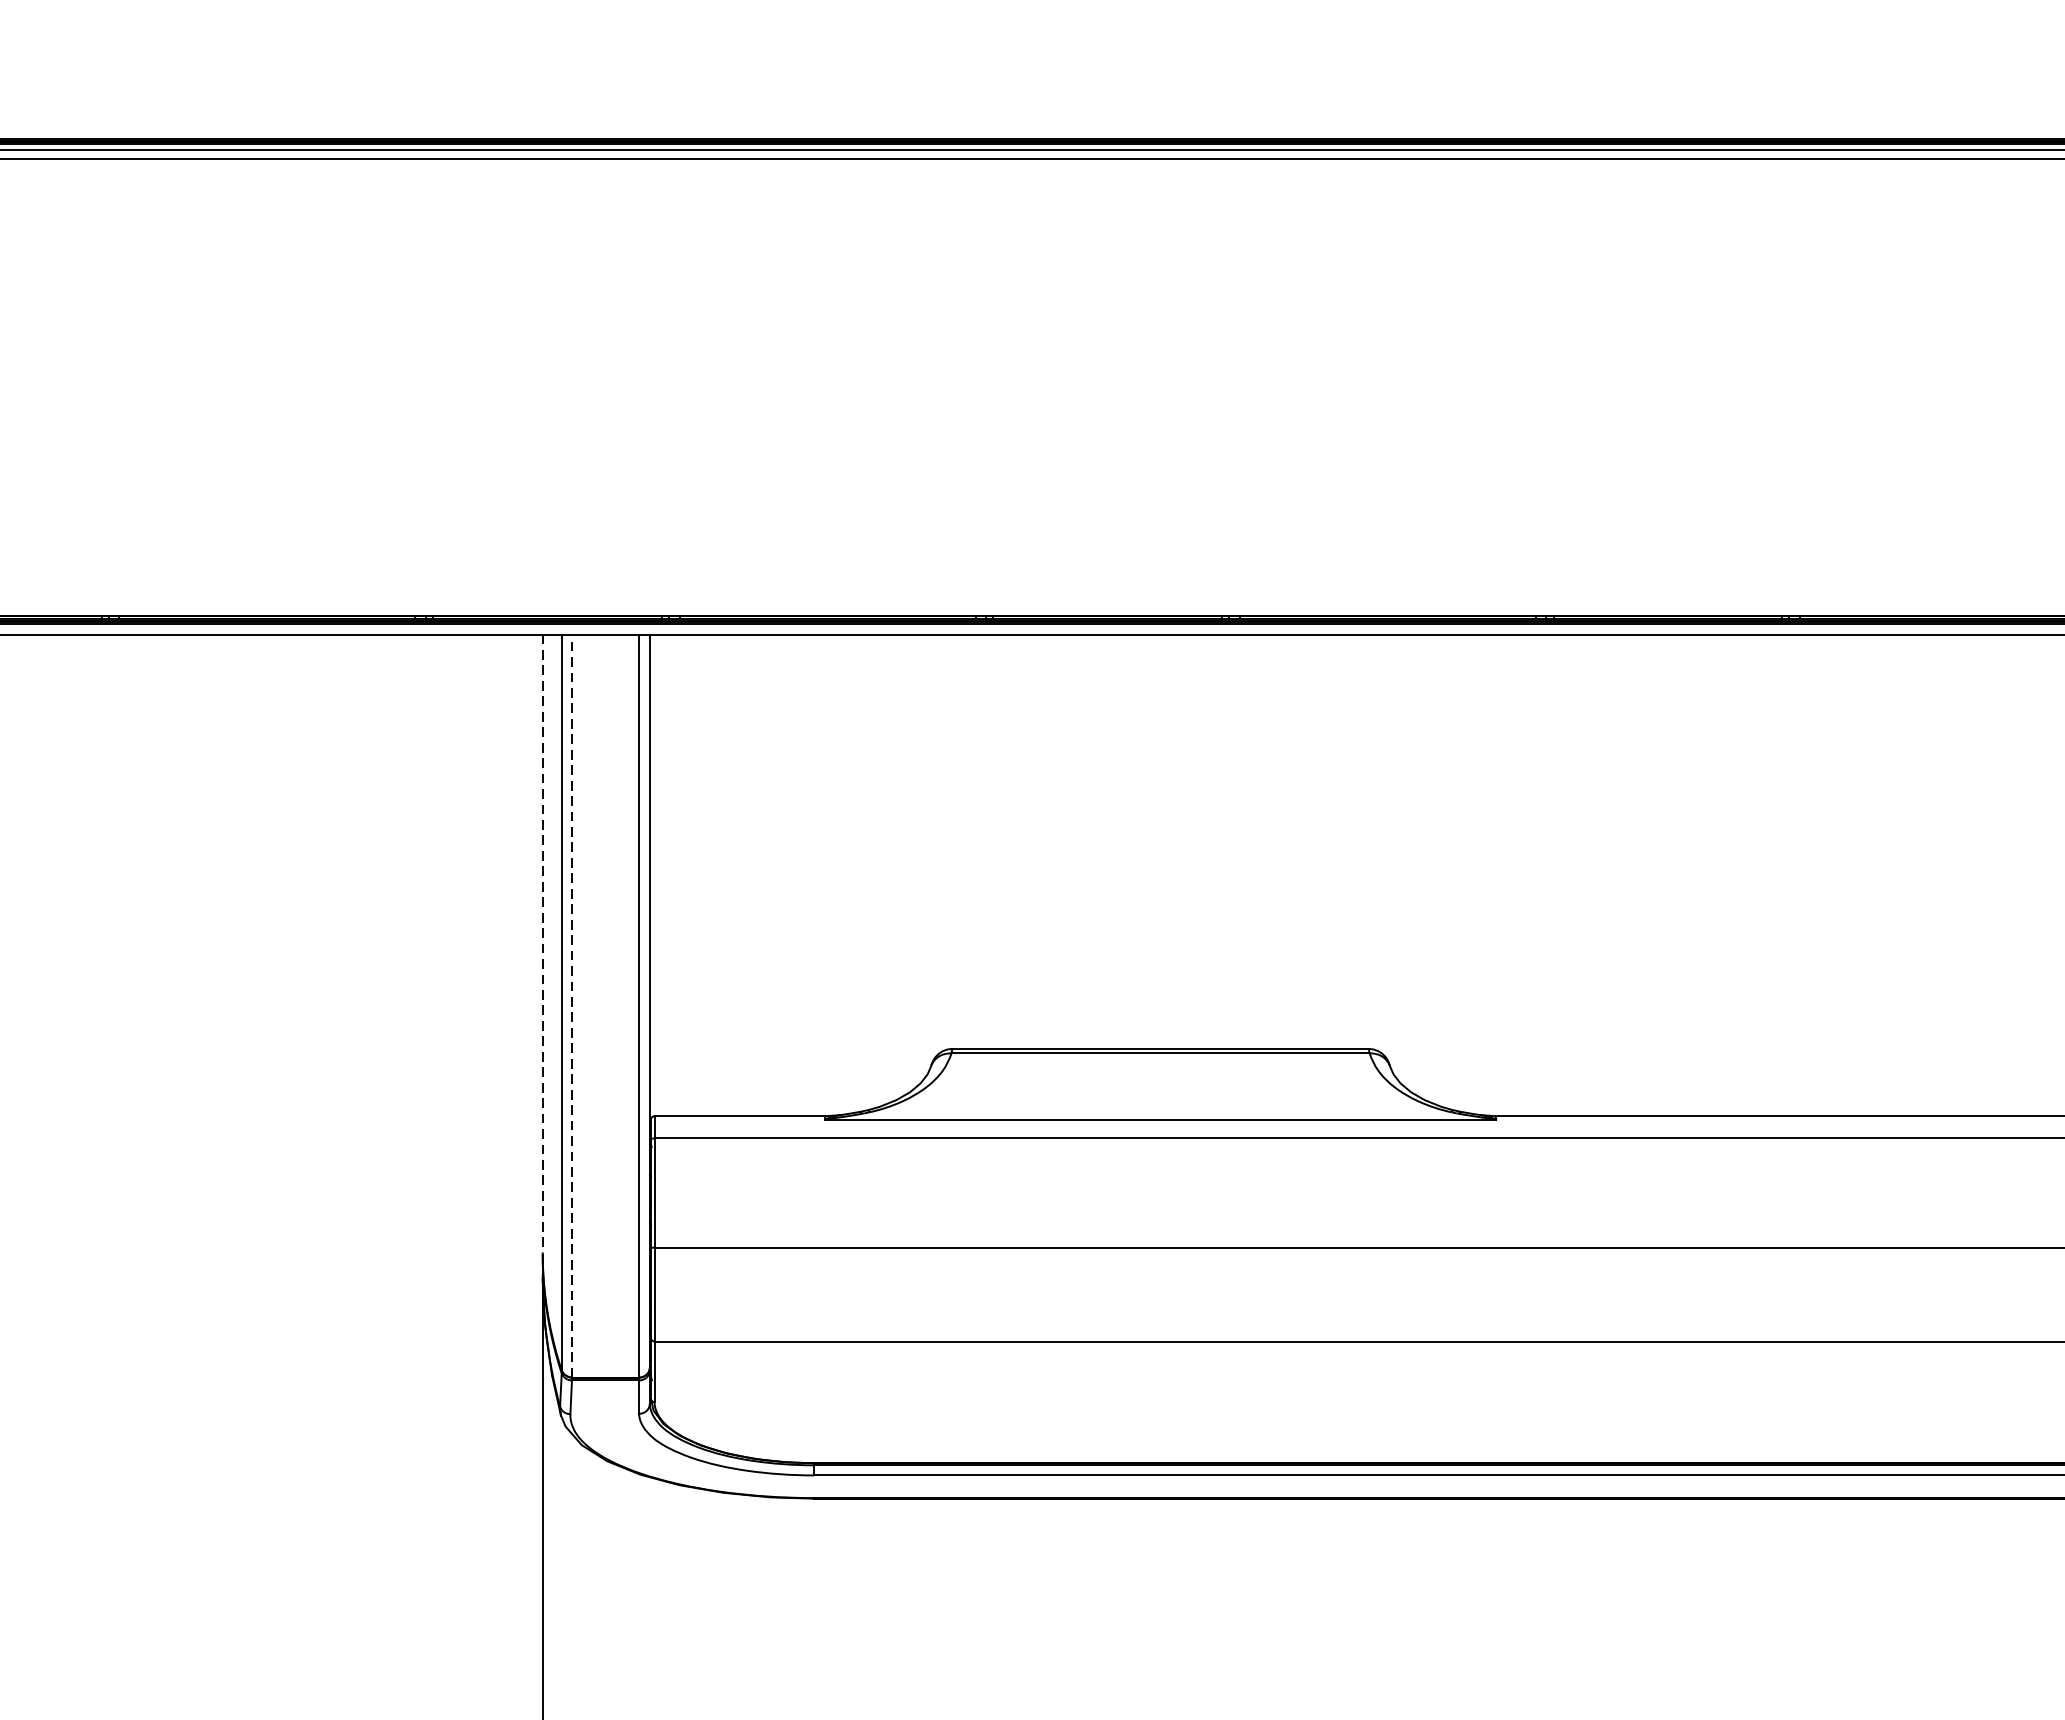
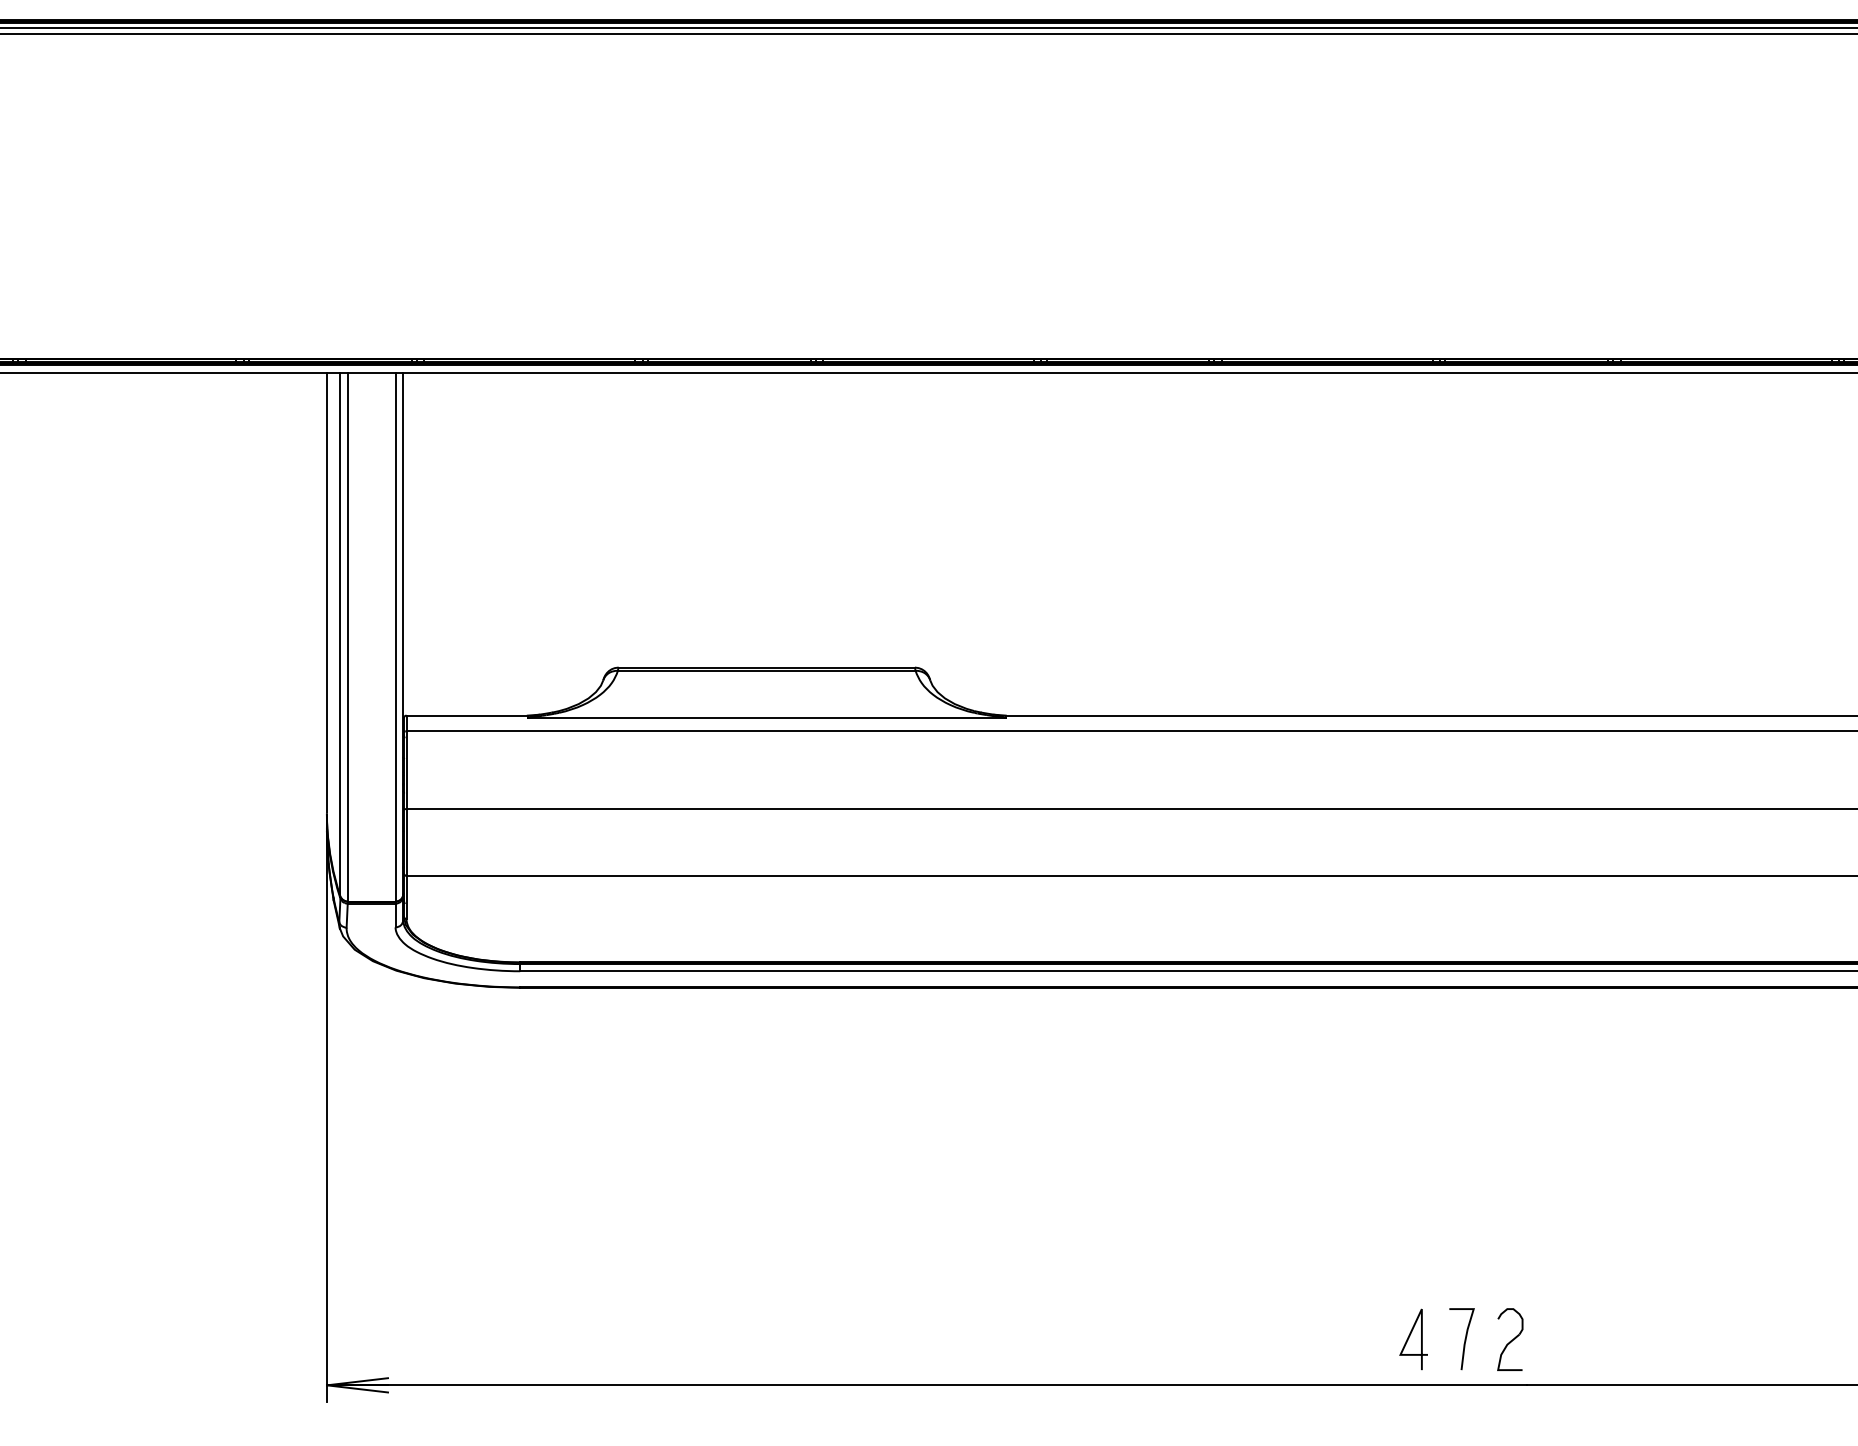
line: (542, 943) -> (326, 592), dashed -> solid
line: (571, 1005) -> (347, 636), dashed -> solid

